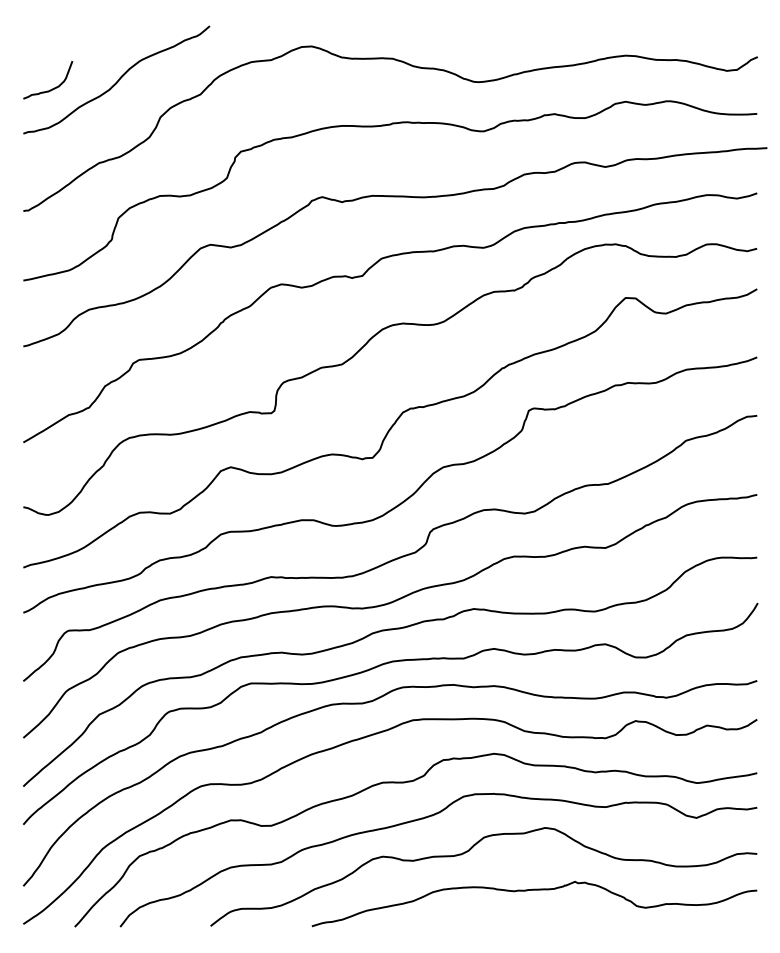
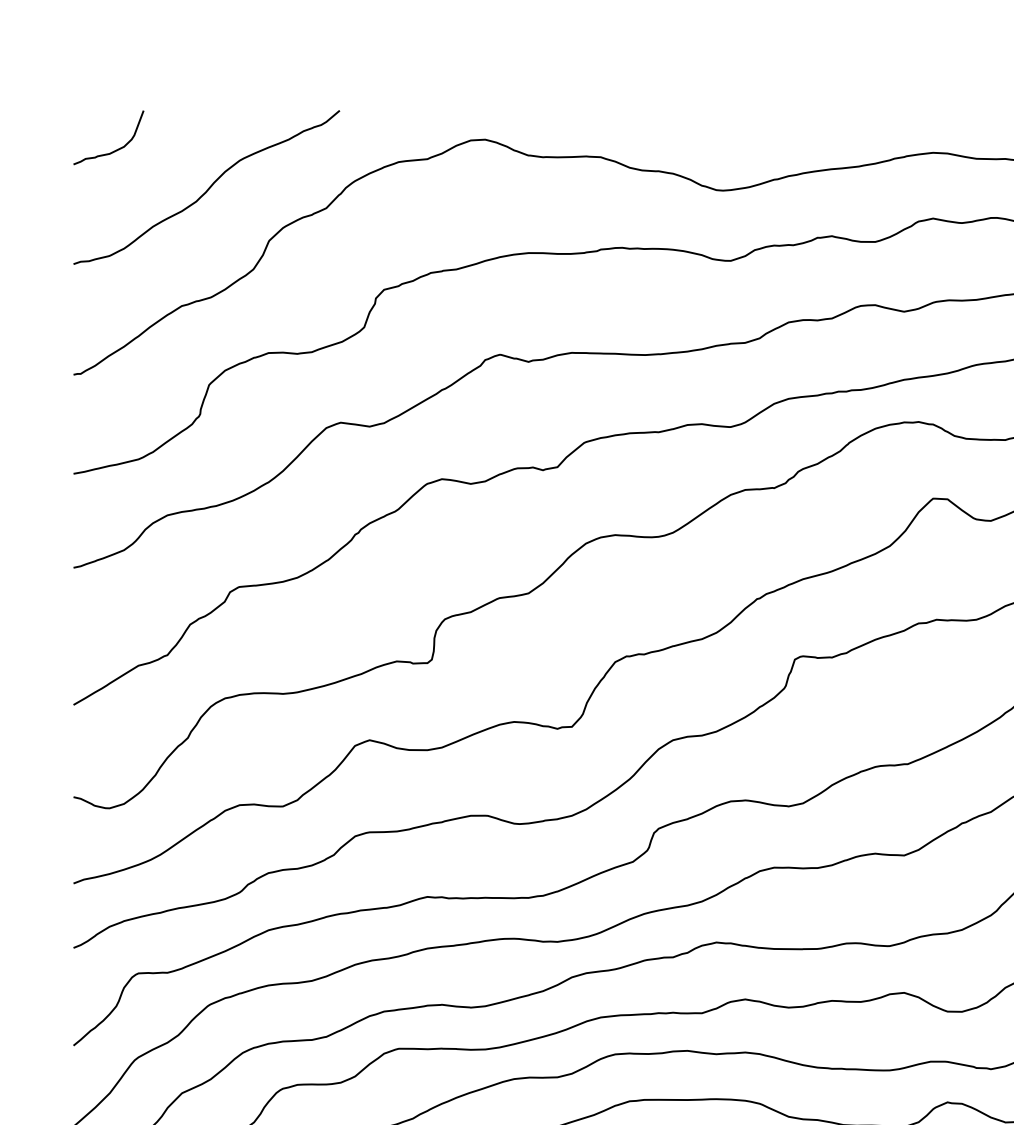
curve: (52, 88) -> (115, 149), moved

